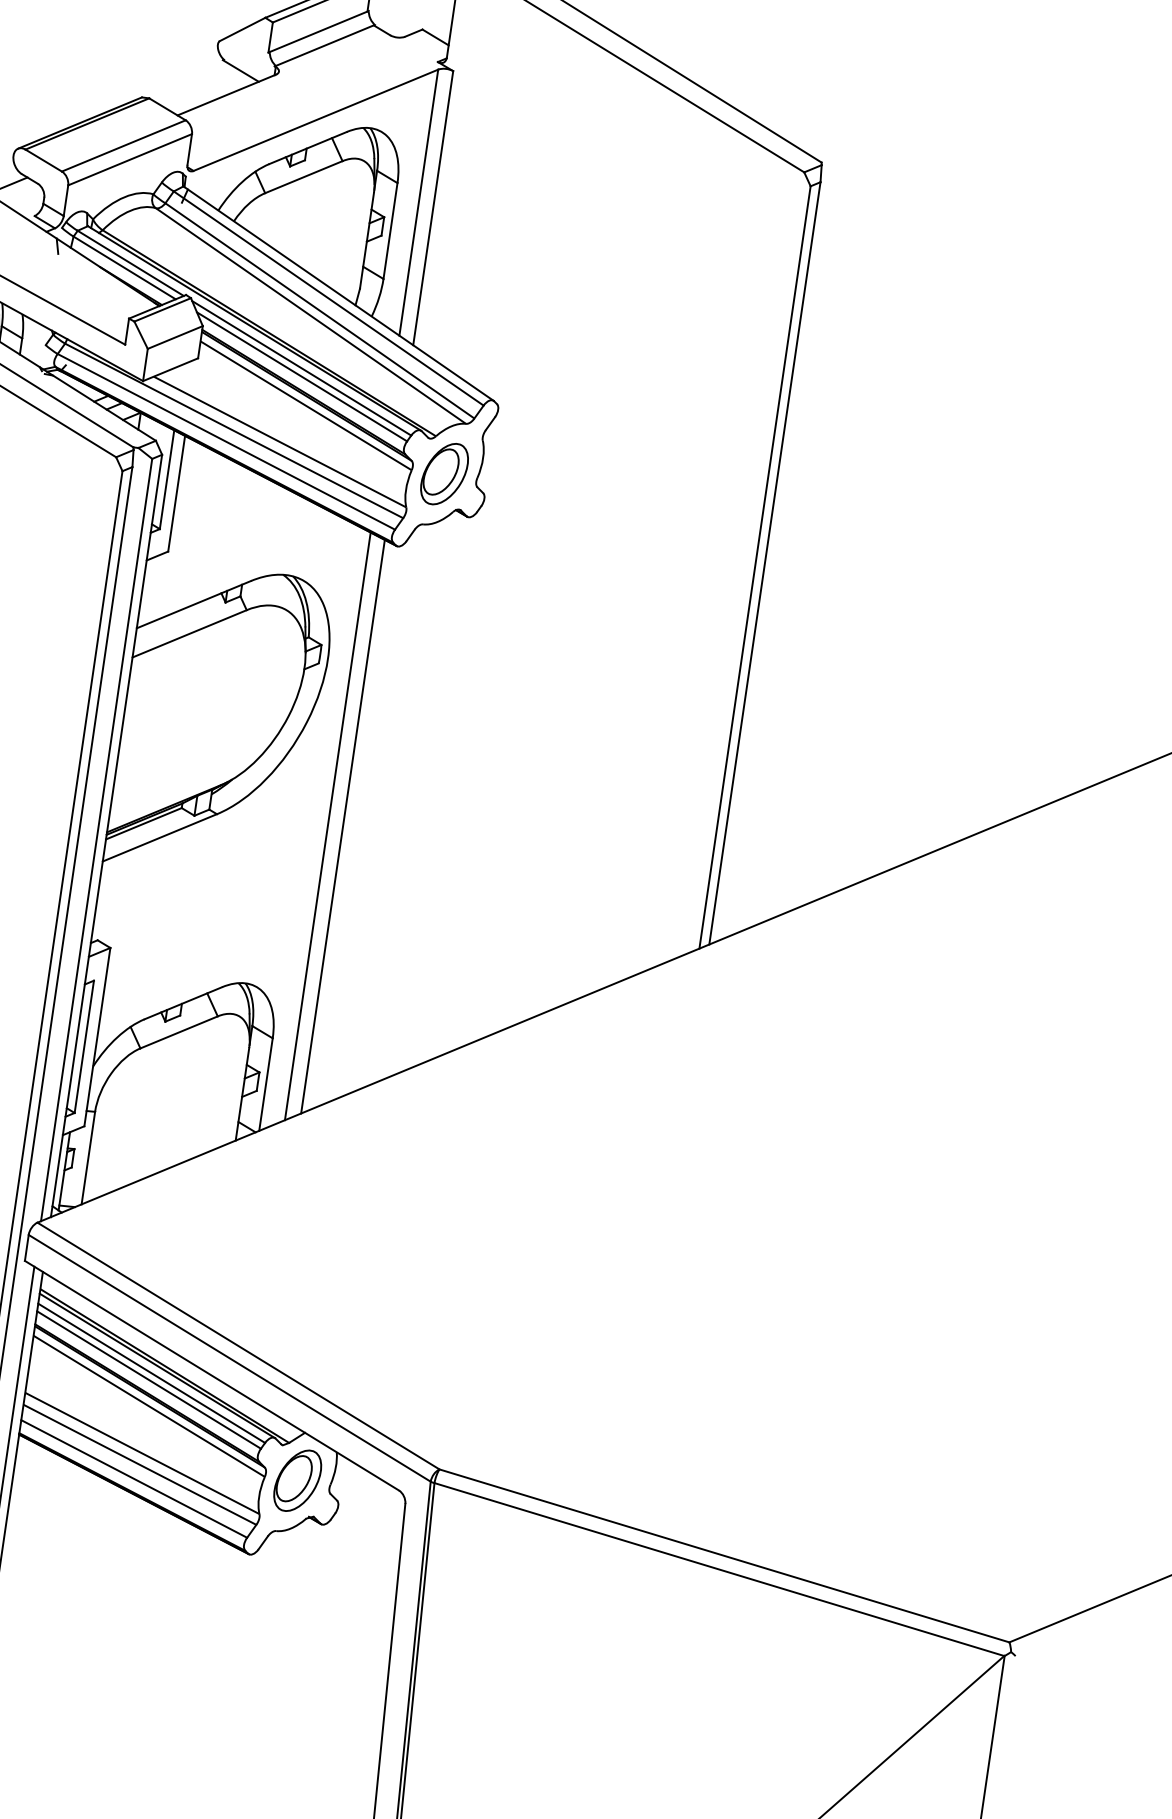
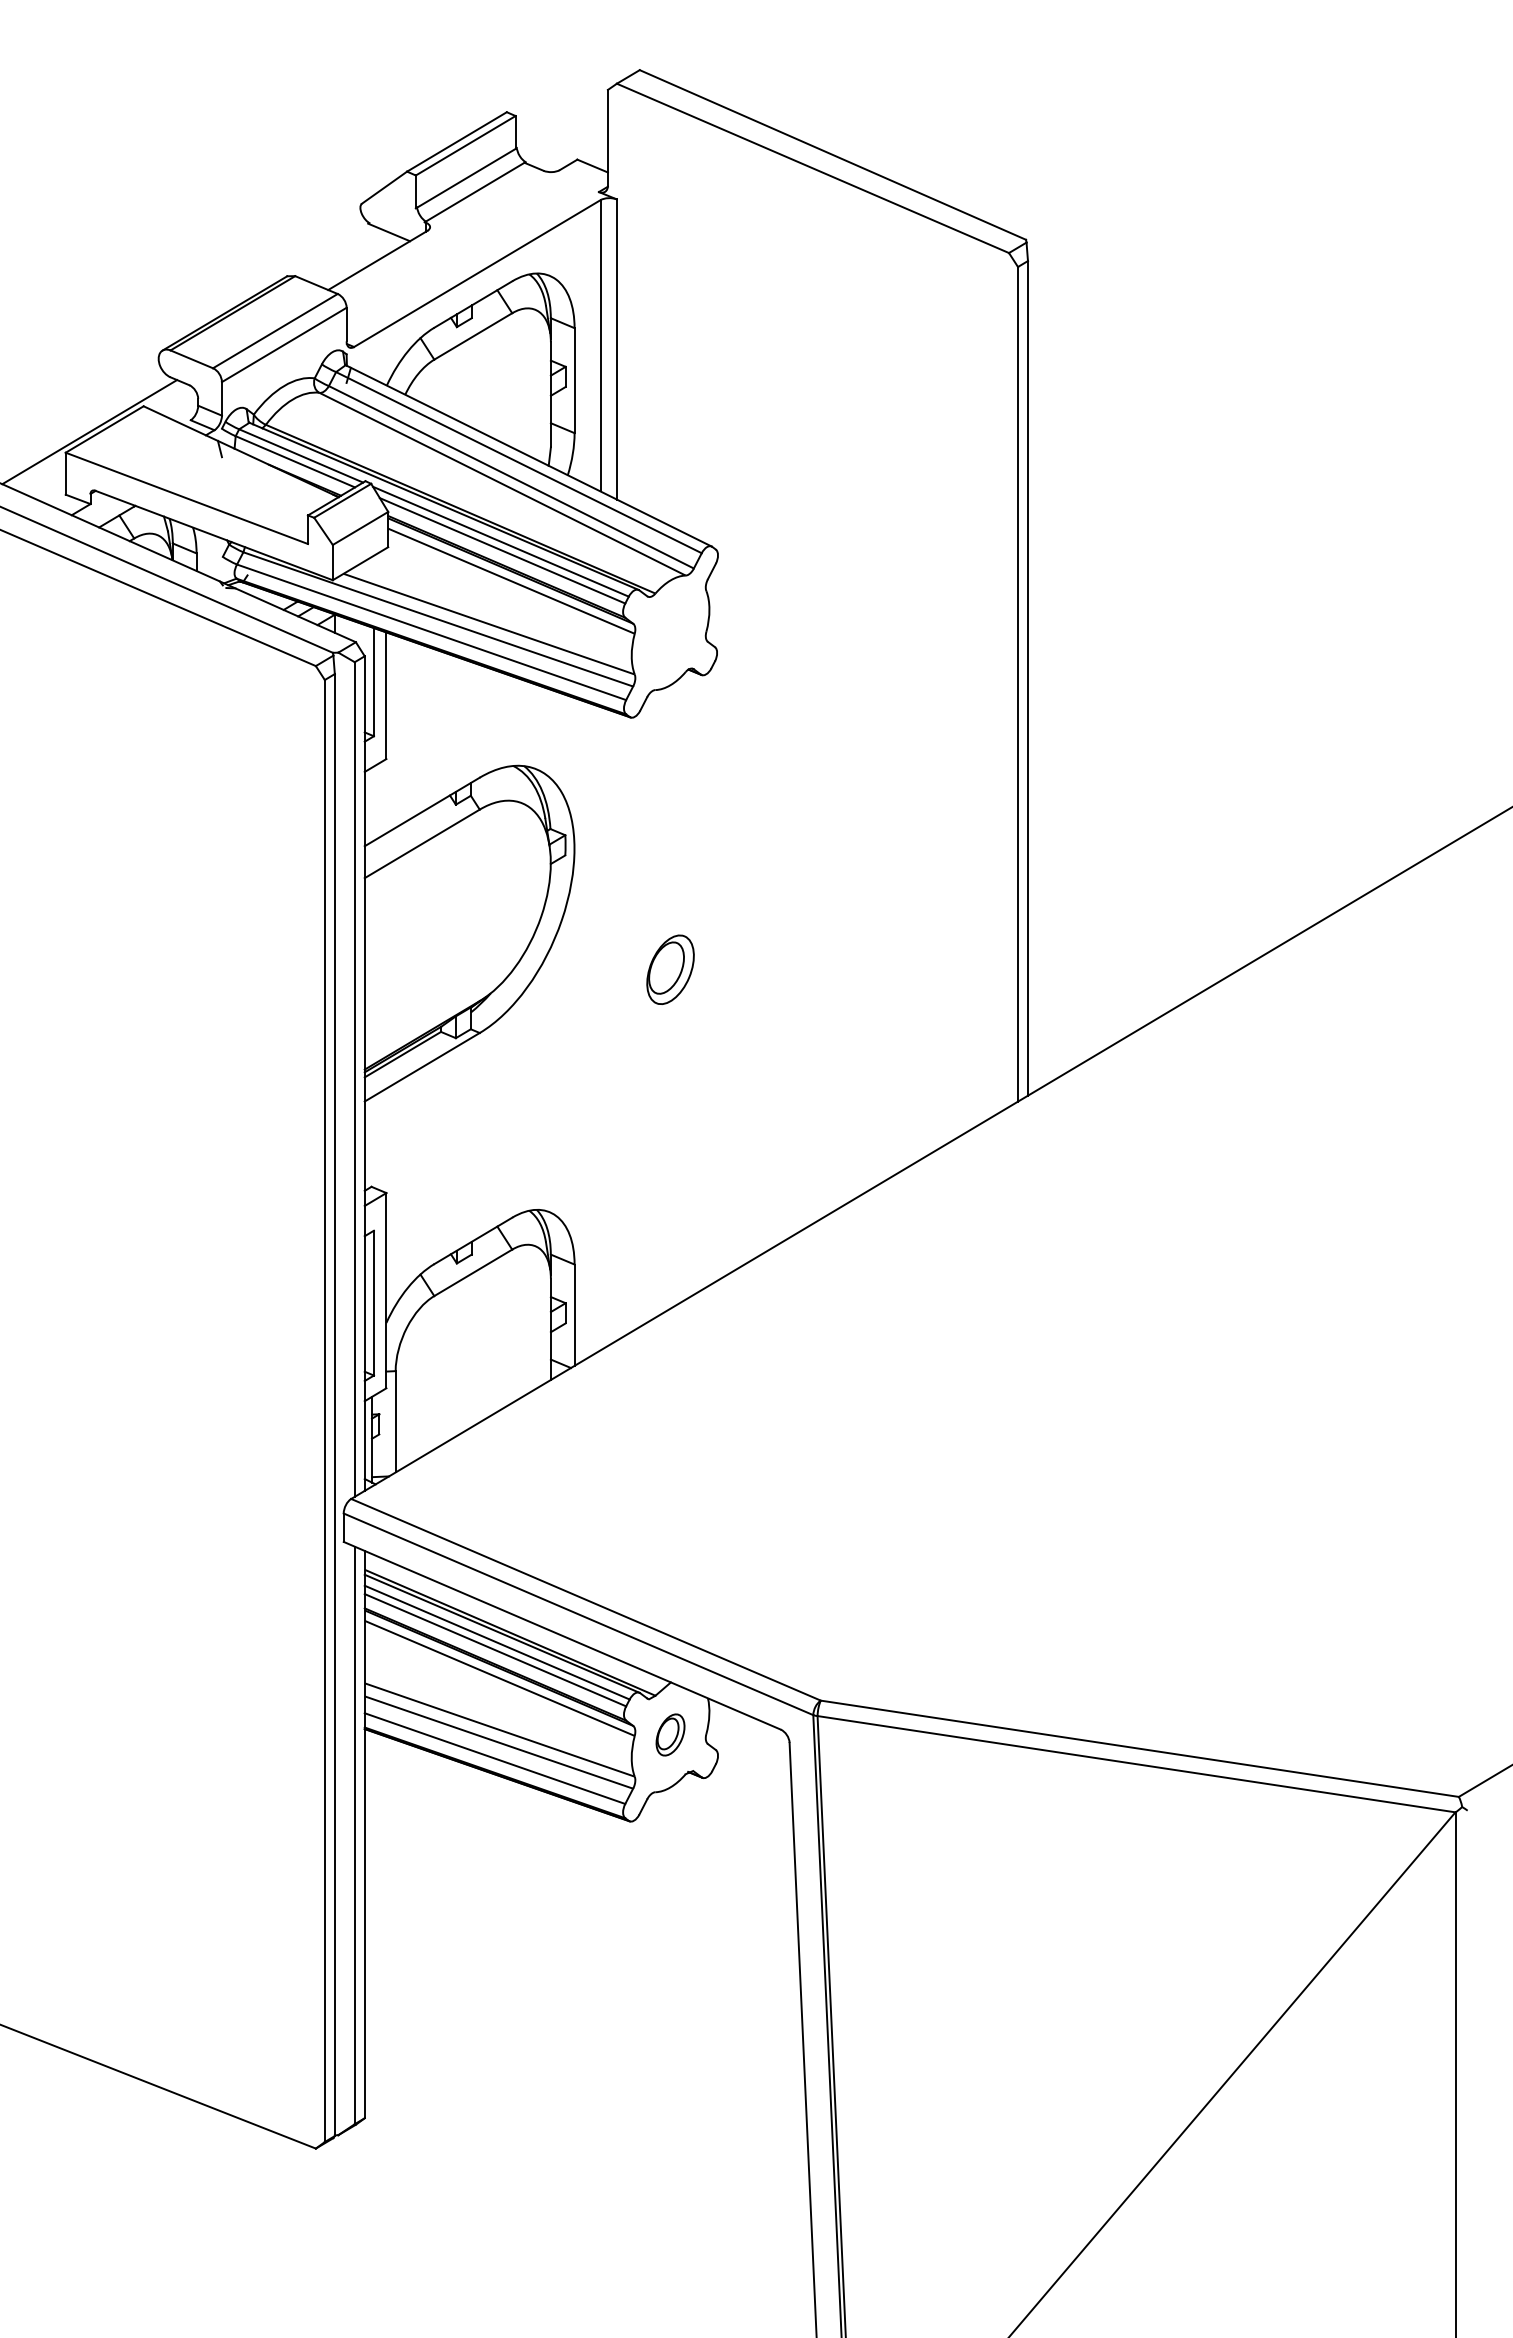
part: (444, 473) -> (670, 969), moved
line: (327, 826) -> (600, 1028), removed
line: (342, 826) -> (616, 1026), removed
part: (297, 1480) -> (670, 1734), size x0.6

